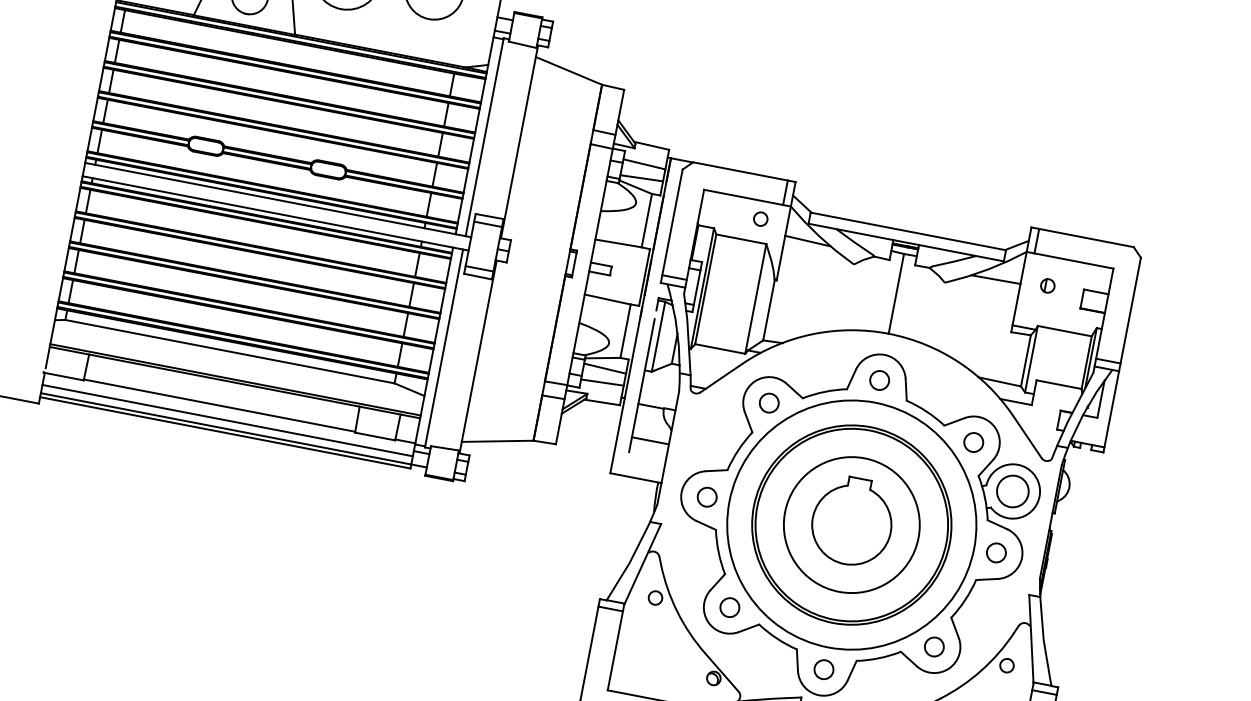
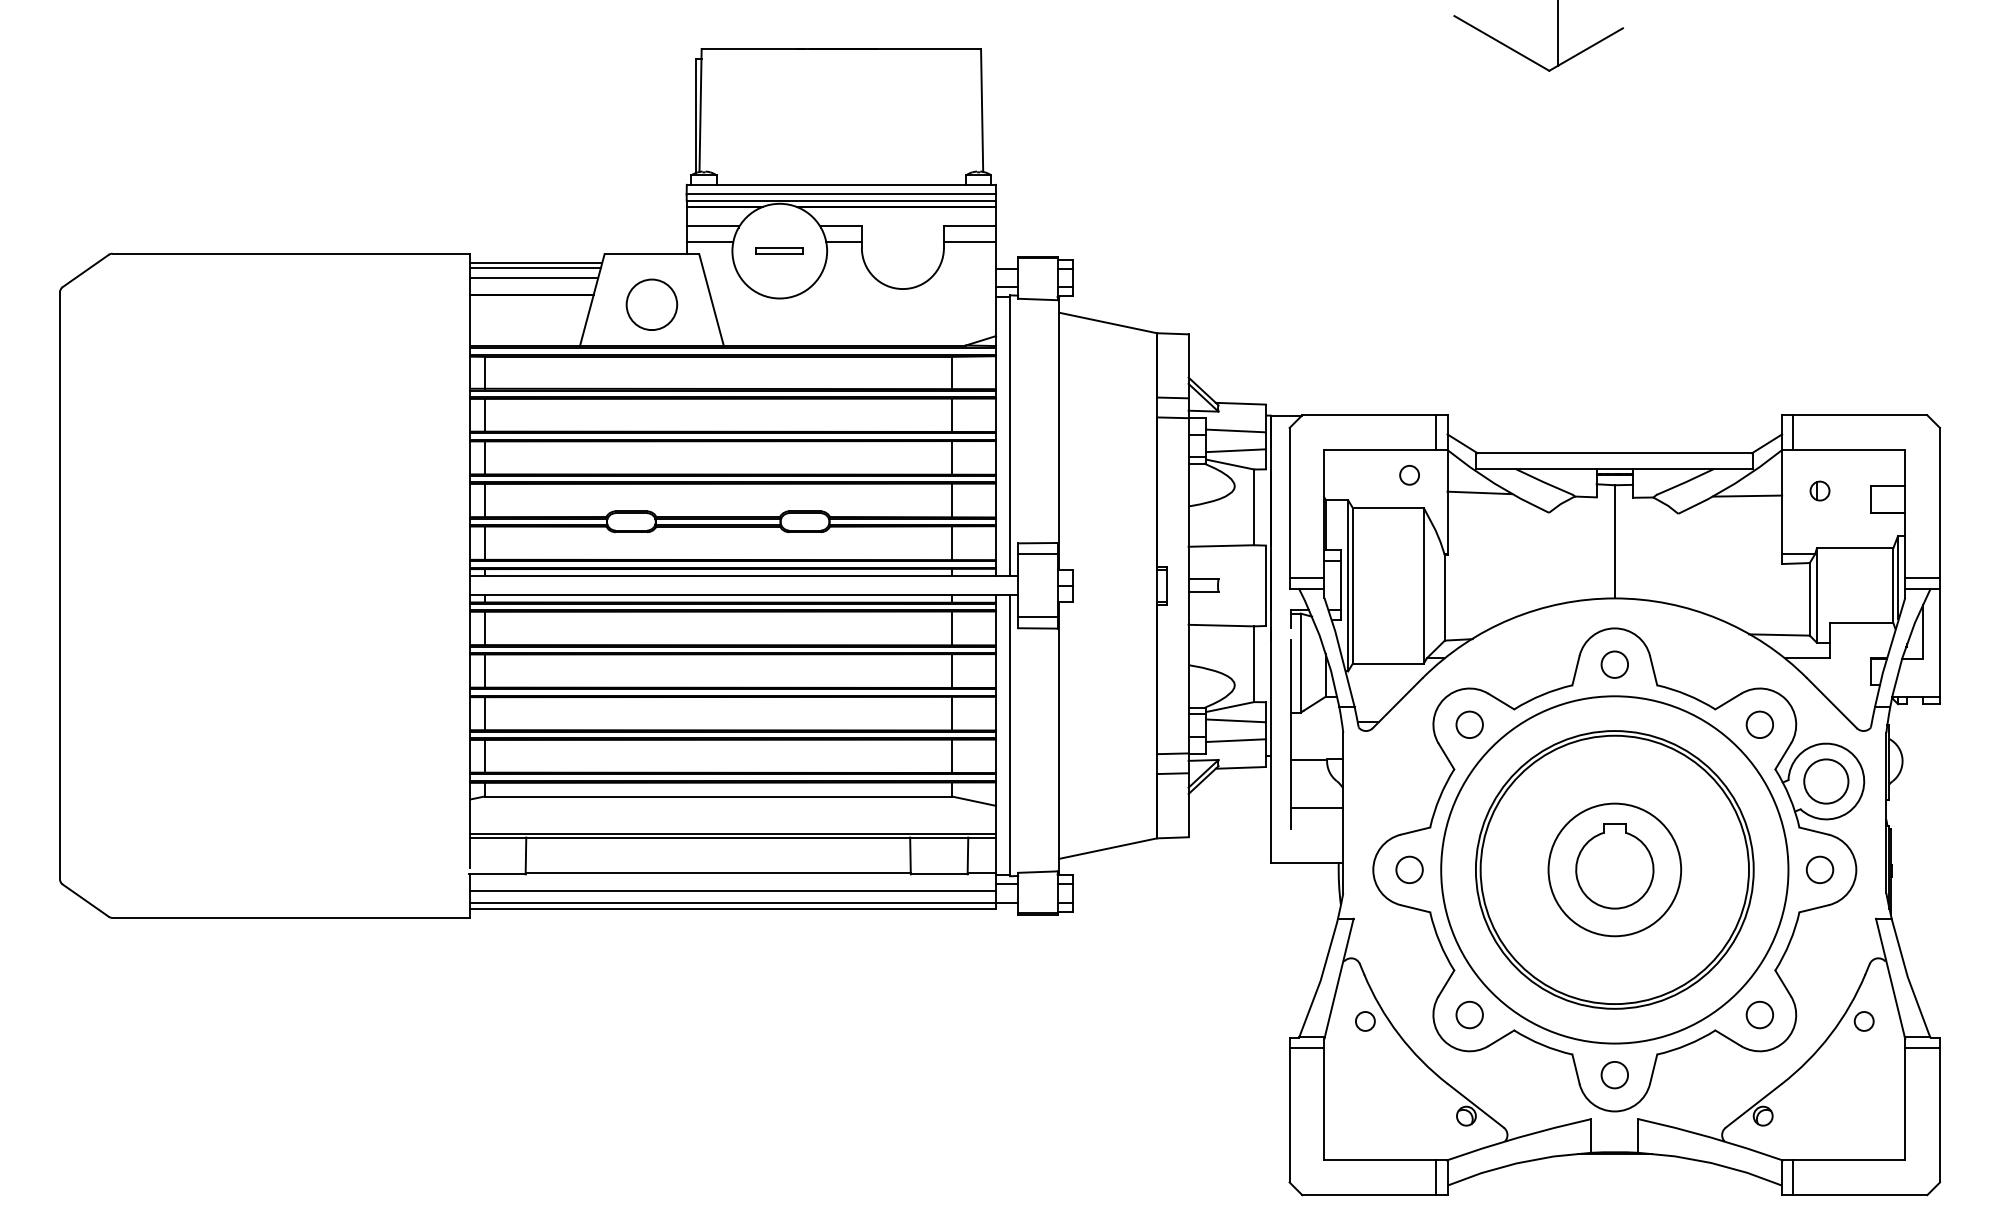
part: (851, 524) -> (1614, 869), size x0.7

